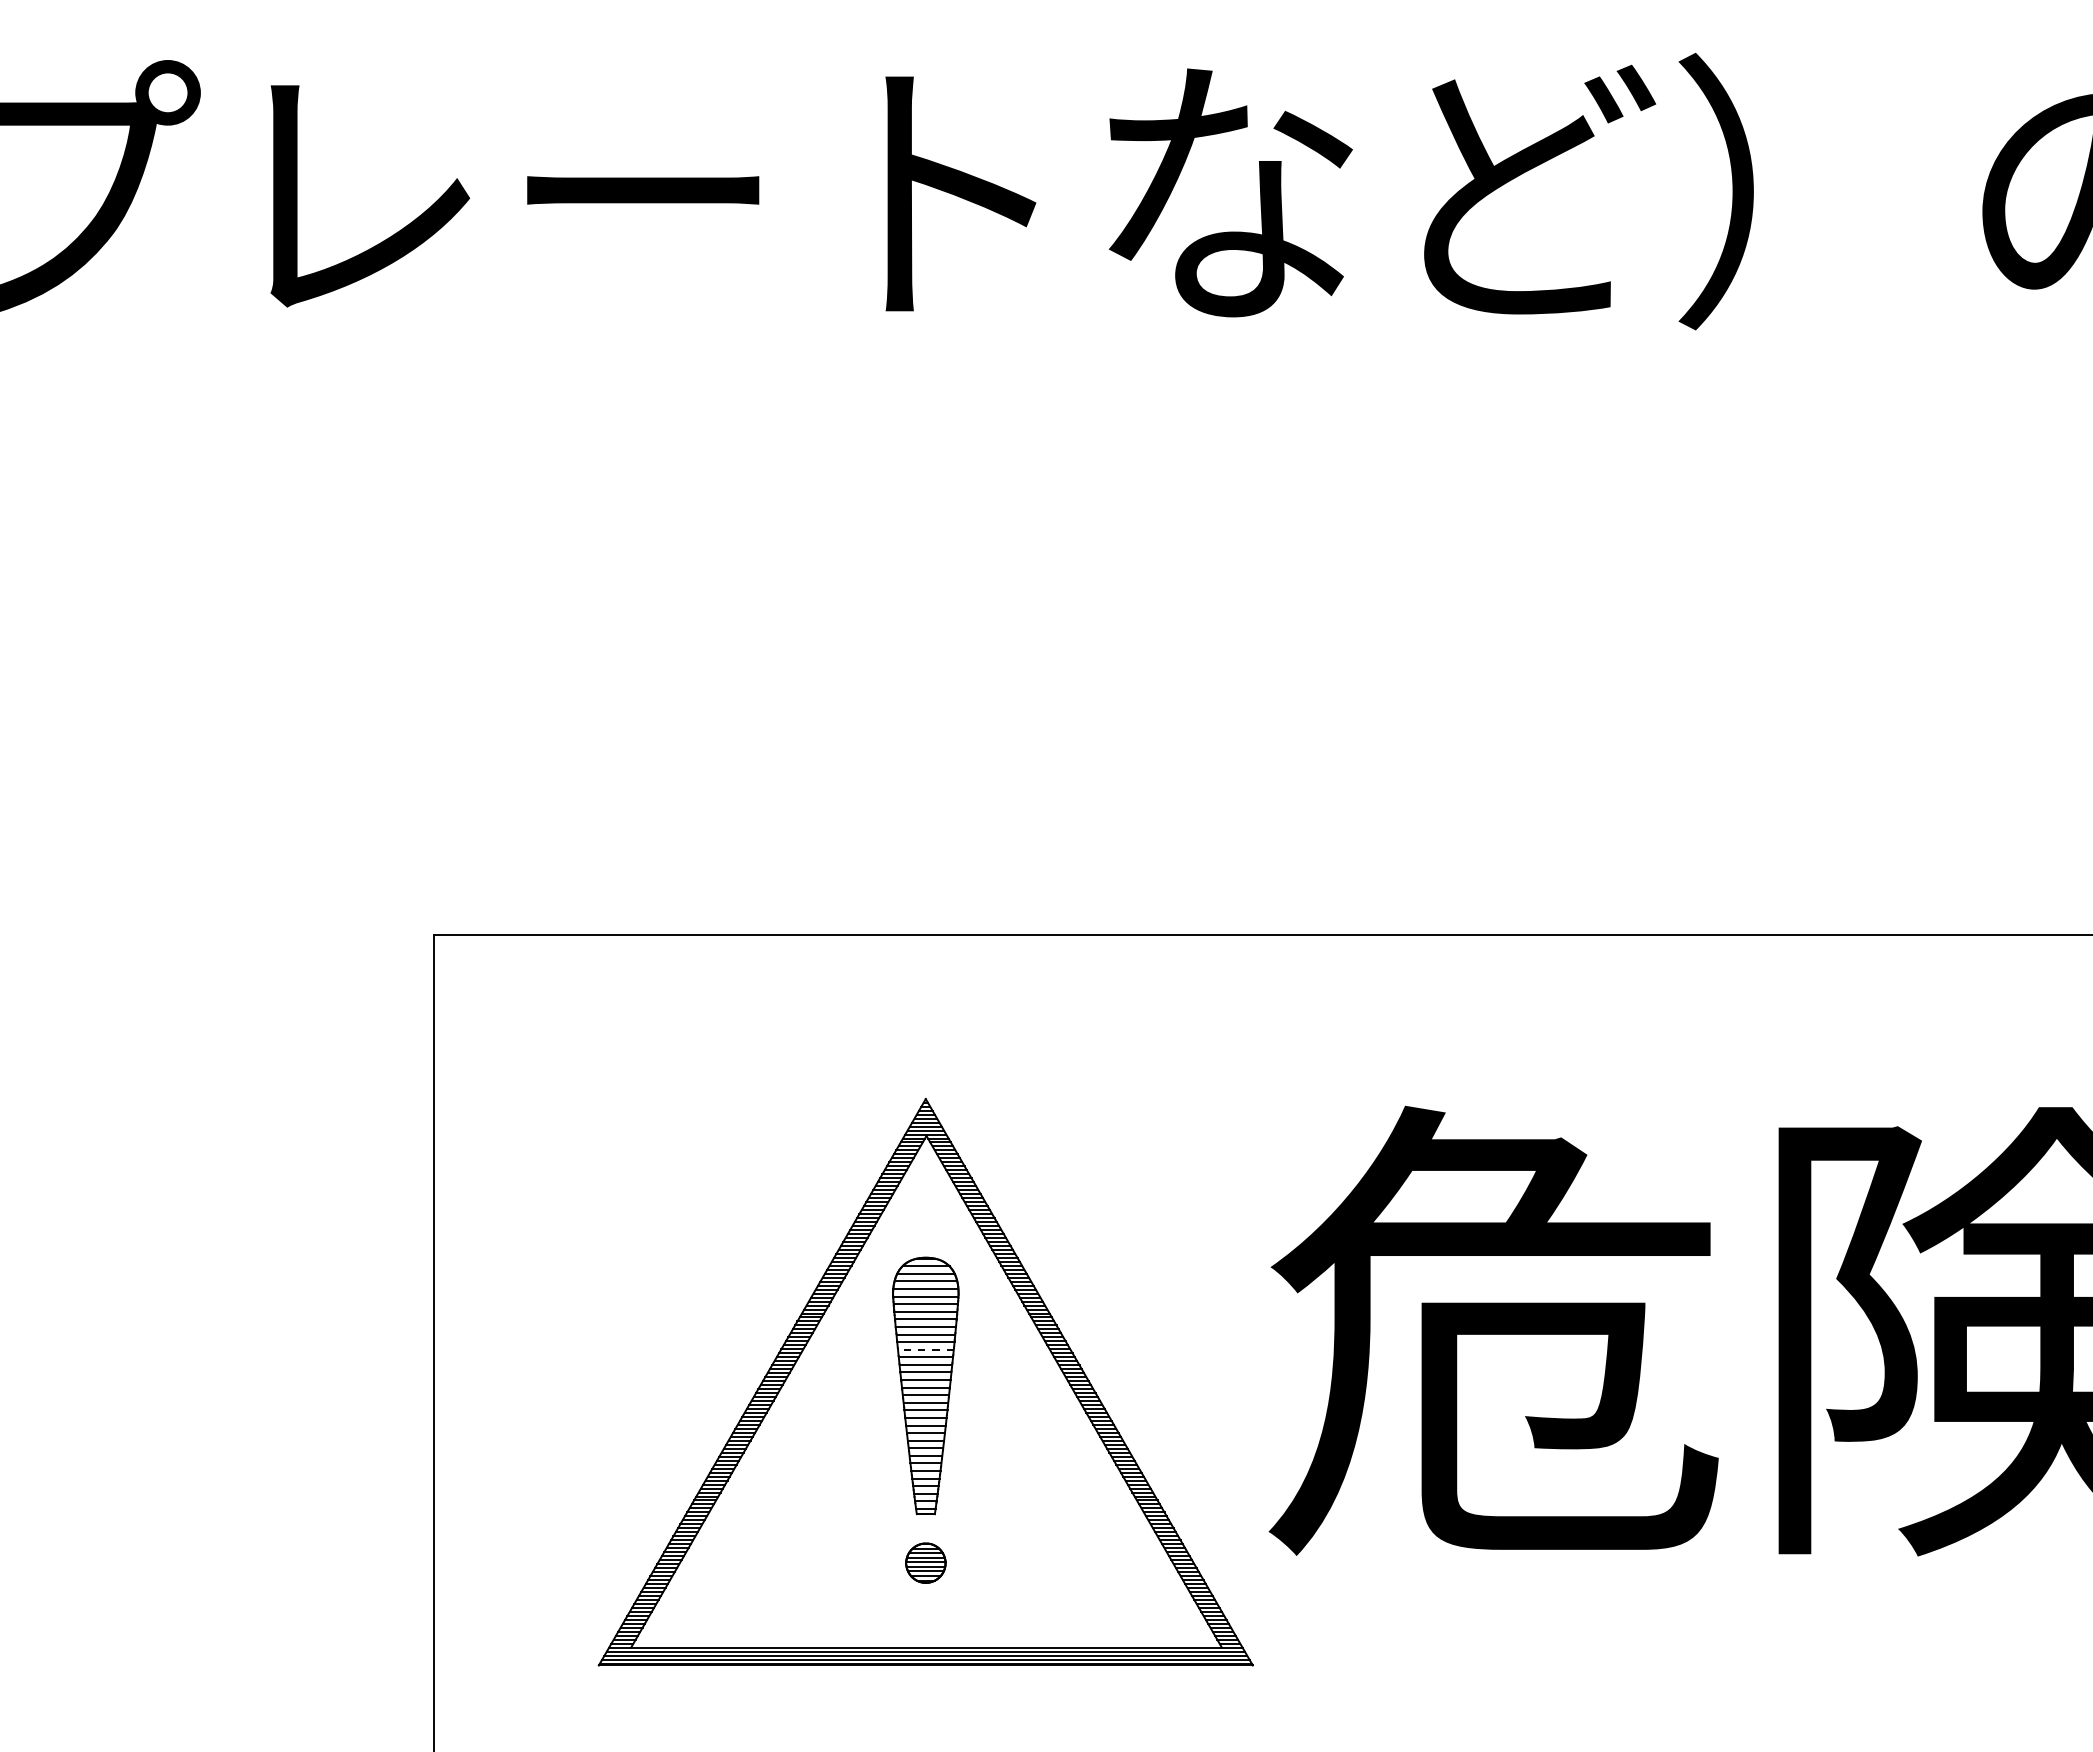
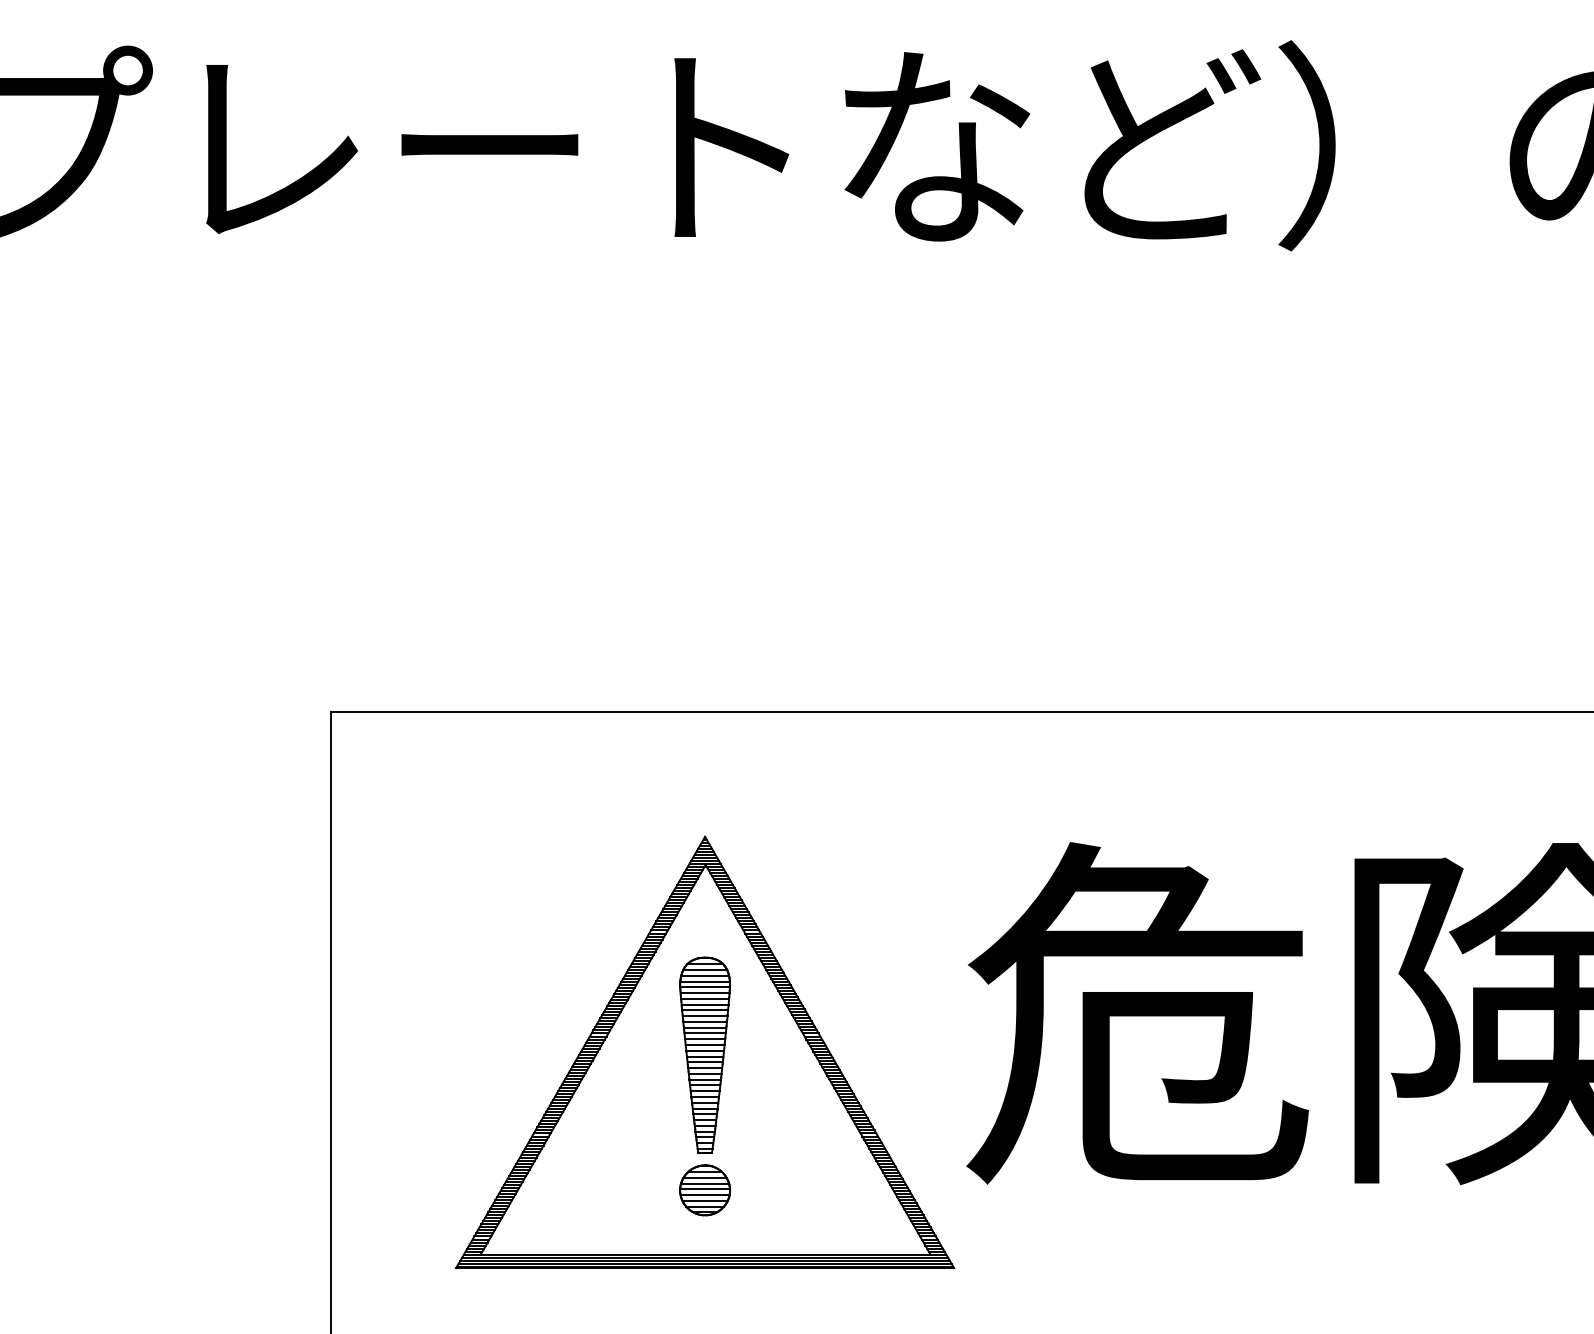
line: (925, 1349) -> (704, 1027), dashed -> solid
part: (925, 1562) -> (704, 1189), size x1.67

